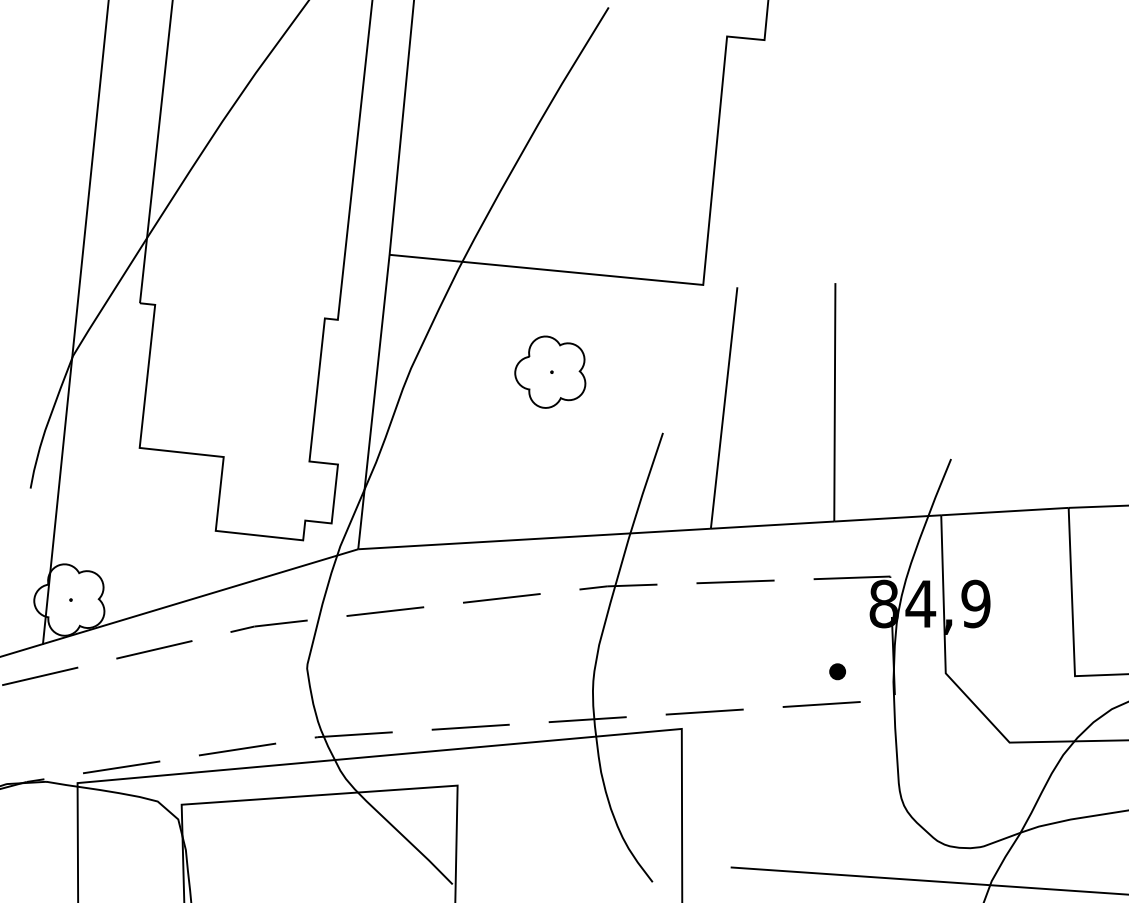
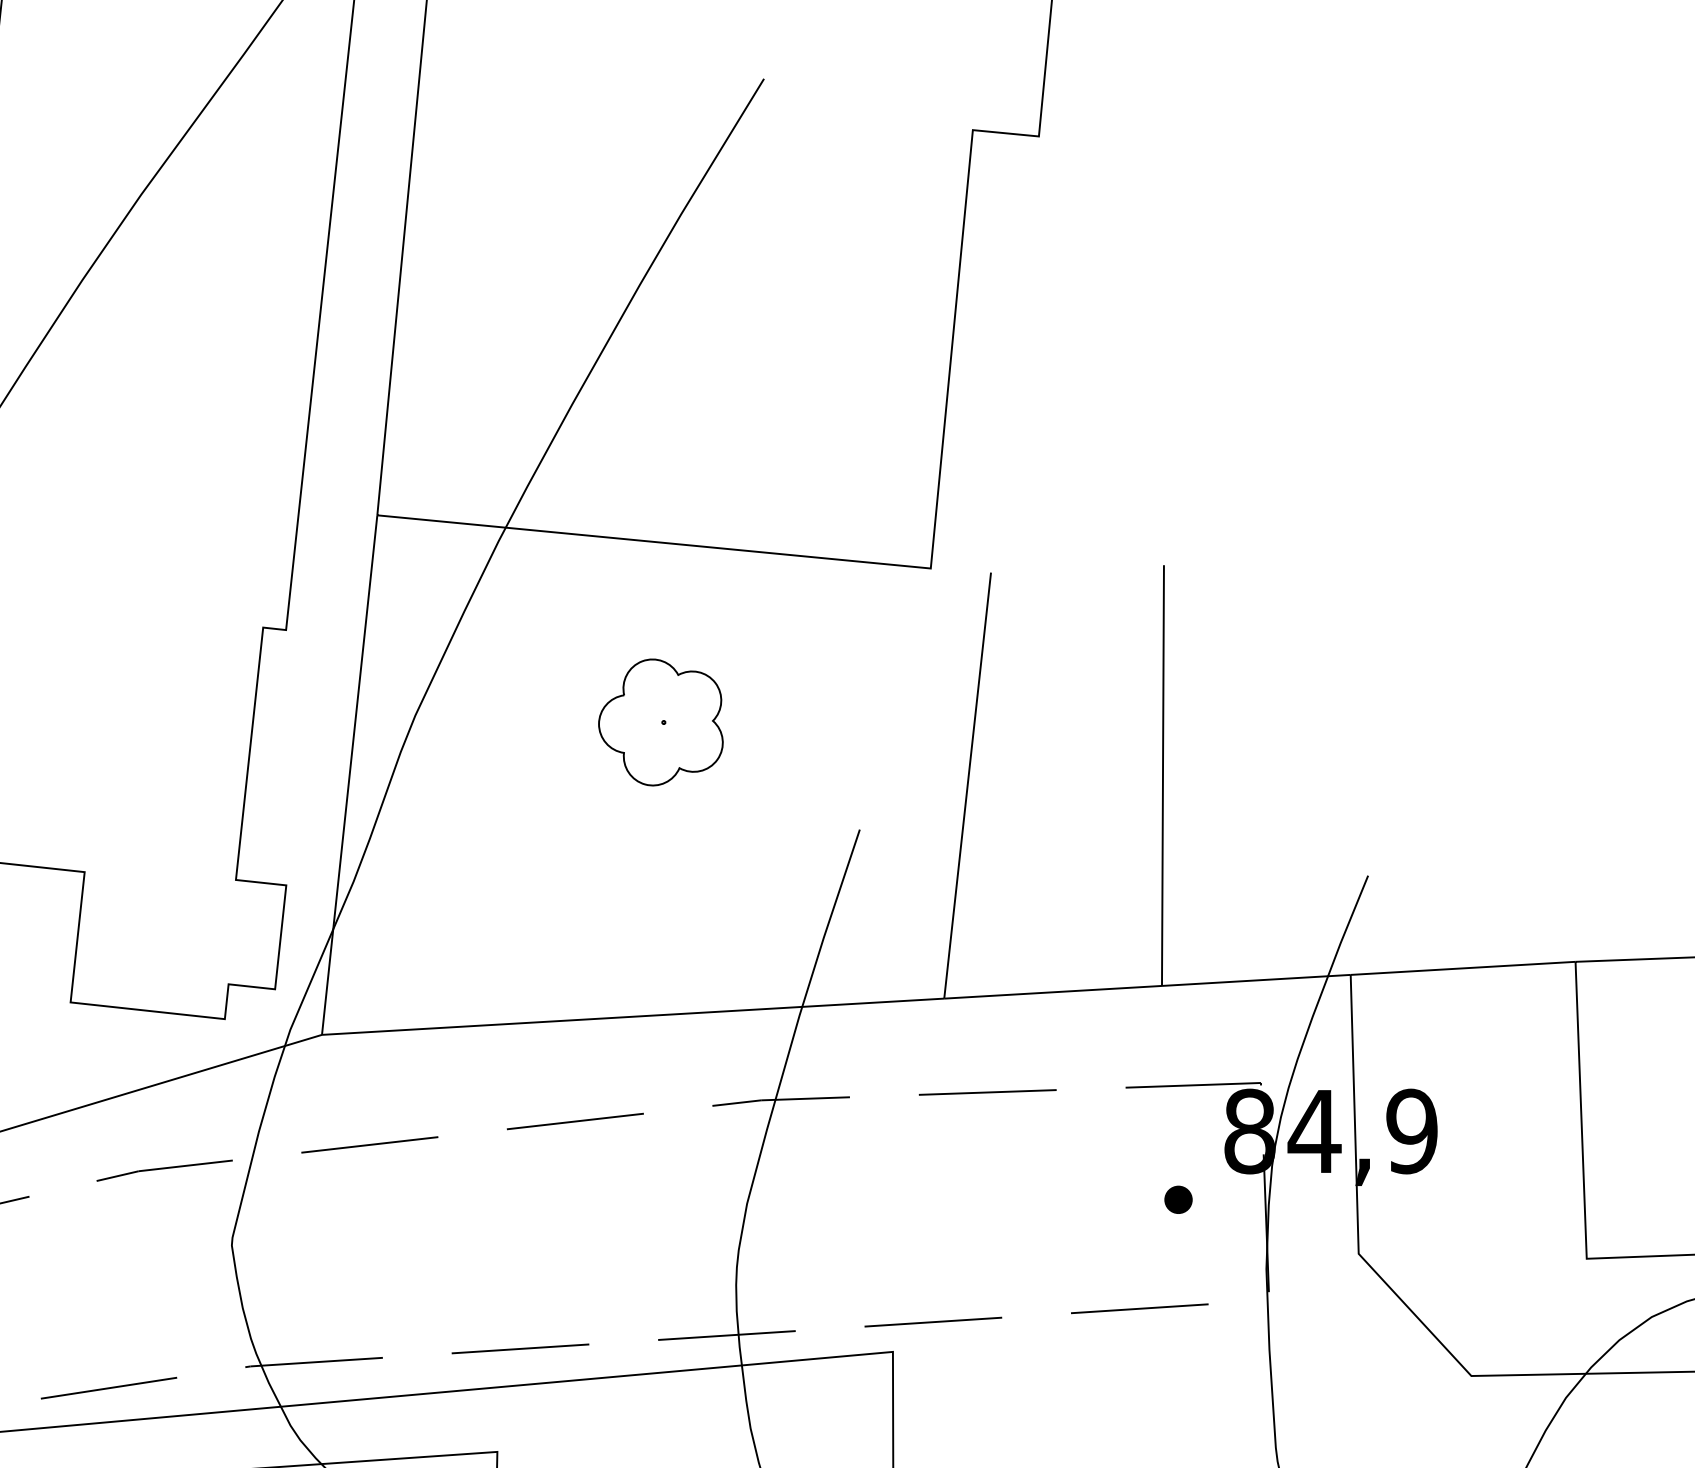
part: (837, 671) -> (1178, 1199), moved

